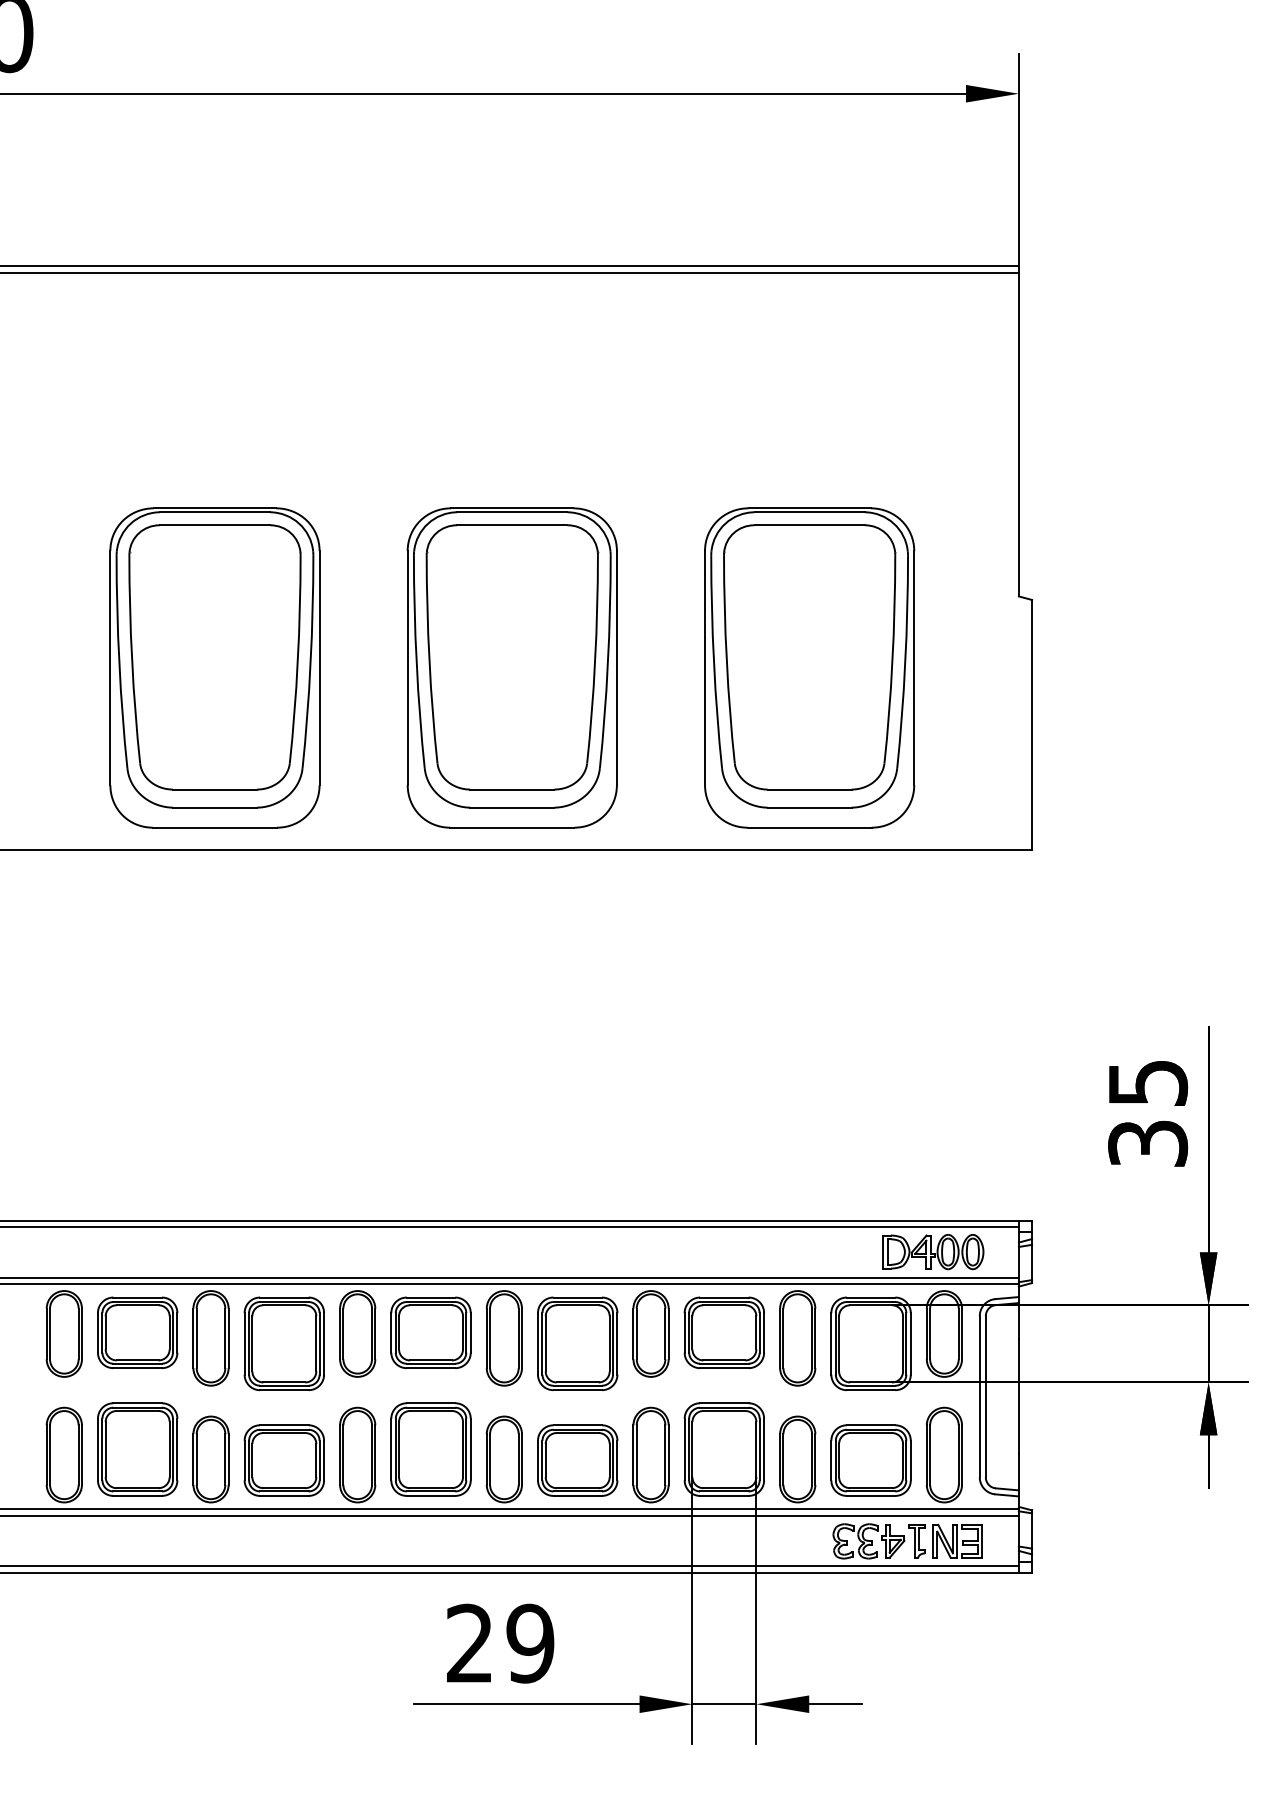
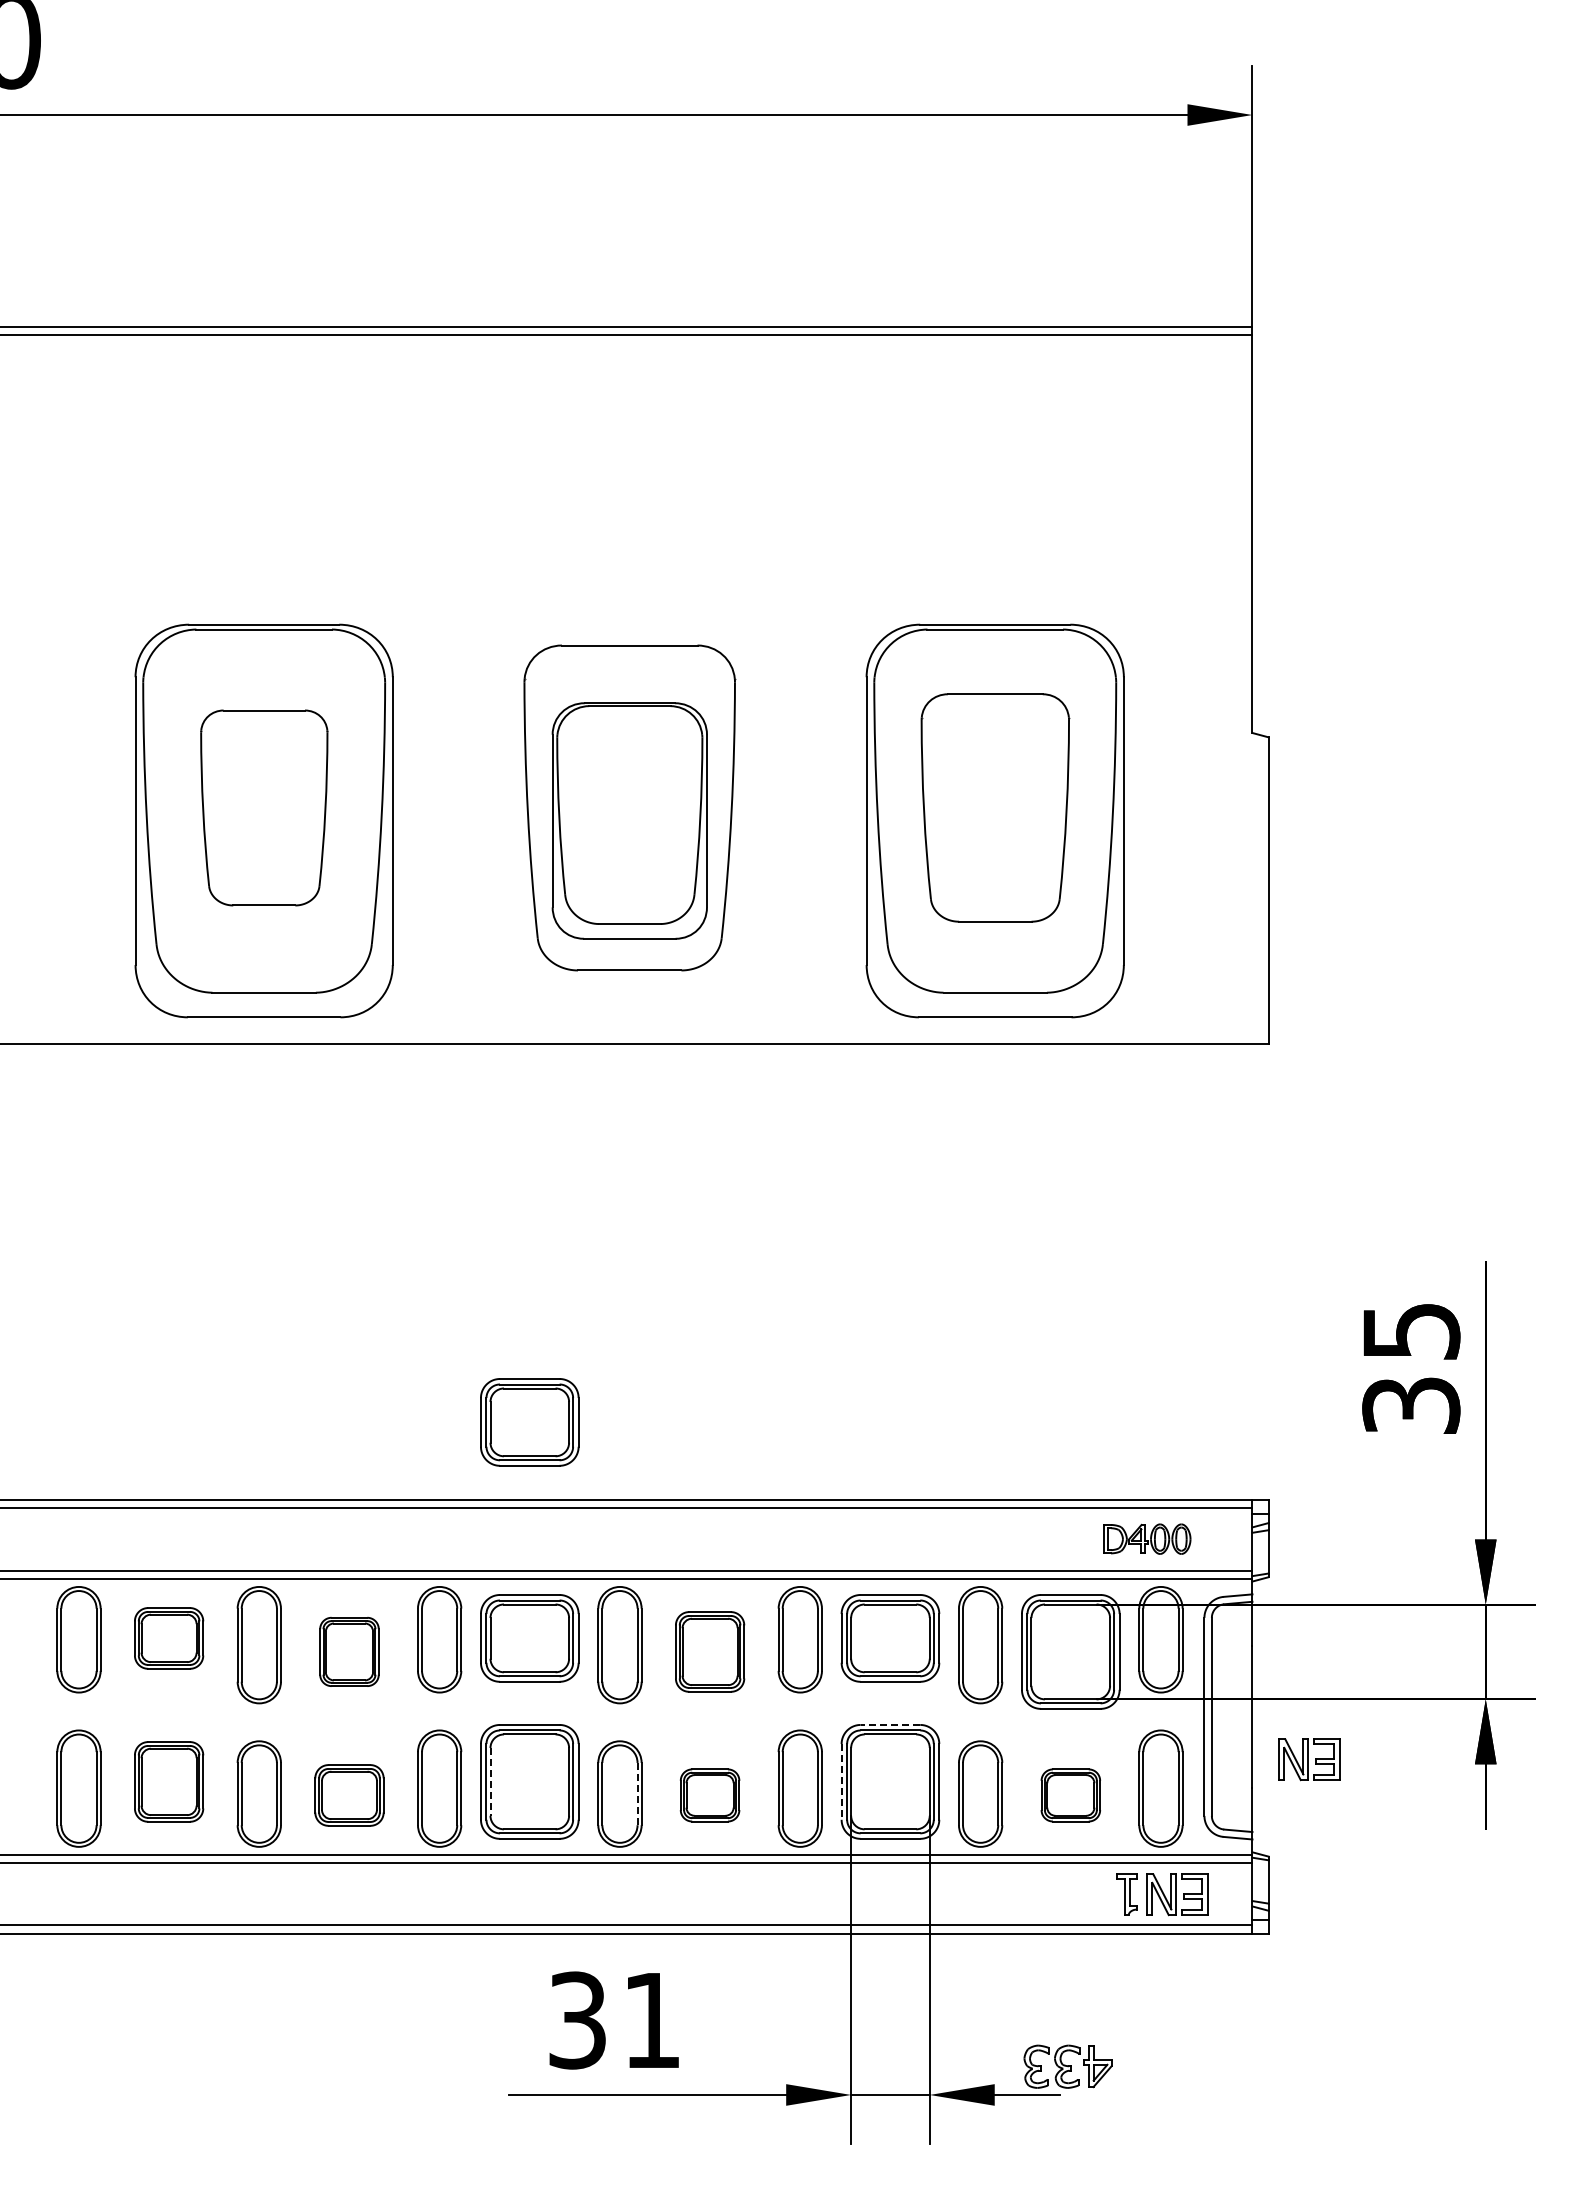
part: (215, 657) -> (264, 807), size x0.6
part: (809, 657) -> (995, 807), size x0.7
part: (512, 667) -> (629, 820), size x0.6
part: (430, 1157) -> (529, 1422), added
part: (933, 1252) -> (1147, 1539), size x0.7
part: (137, 1332) -> (168, 1638), size x0.7
part: (284, 1343) -> (349, 1651), size x0.6
part: (577, 1343) -> (709, 1651), size x0.7
line: (724, 1402) -> (890, 1724), solid -> dashed
part: (1065, 1431) -> (1309, 1759), added
part: (137, 1449) -> (168, 1781), size x0.7
line: (399, 1449) -> (490, 1781), solid -> dashed
line: (684, 1449) -> (841, 1781), solid -> dashed
line: (518, 1459) -> (637, 1794), solid -> dashed
part: (284, 1460) -> (349, 1795), size x0.7
part: (577, 1460) -> (709, 1795), size x0.6
part: (870, 1460) -> (1070, 1795), size x0.6
part: (868, 1541) -> (1067, 2066), moved
text: (500, 1643) -> (615, 2020), 29 -> 31

